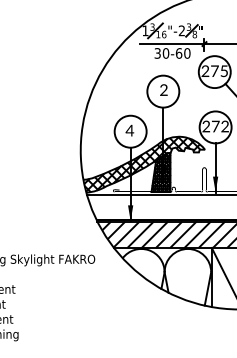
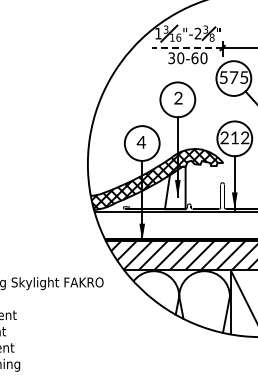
line: (171, 44) -> (186, 48), solid -> dashed
text: (205, 71) -> (223, 77), 275 -> 575
text: (215, 126) -> (234, 137), 272 -> 212
hatch: (161, 172) -> (175, 187), removed

